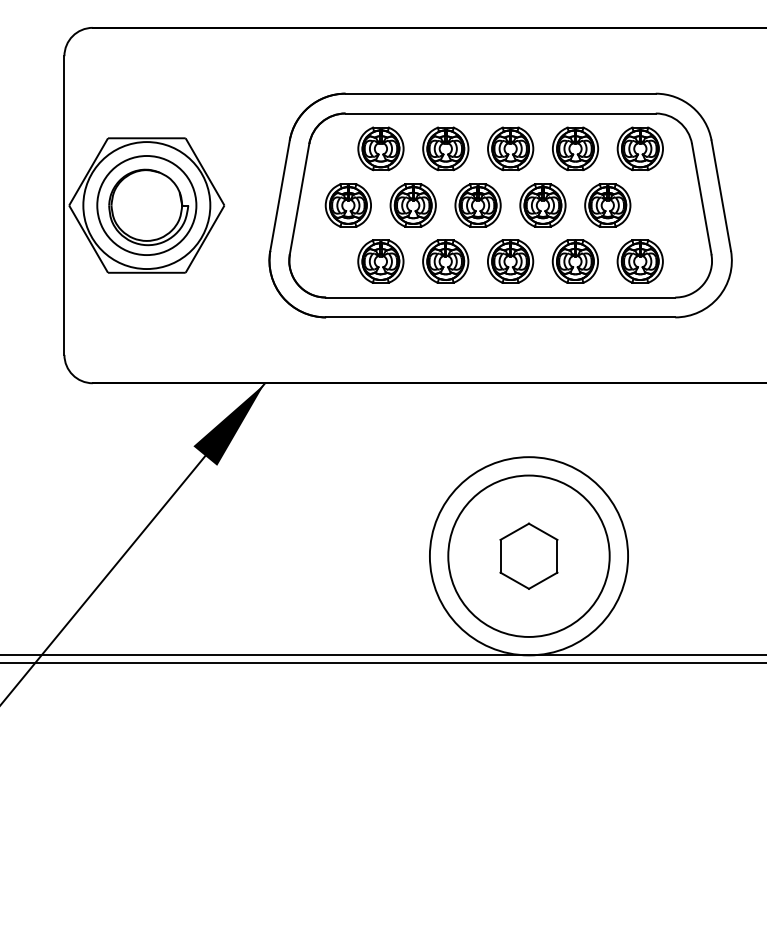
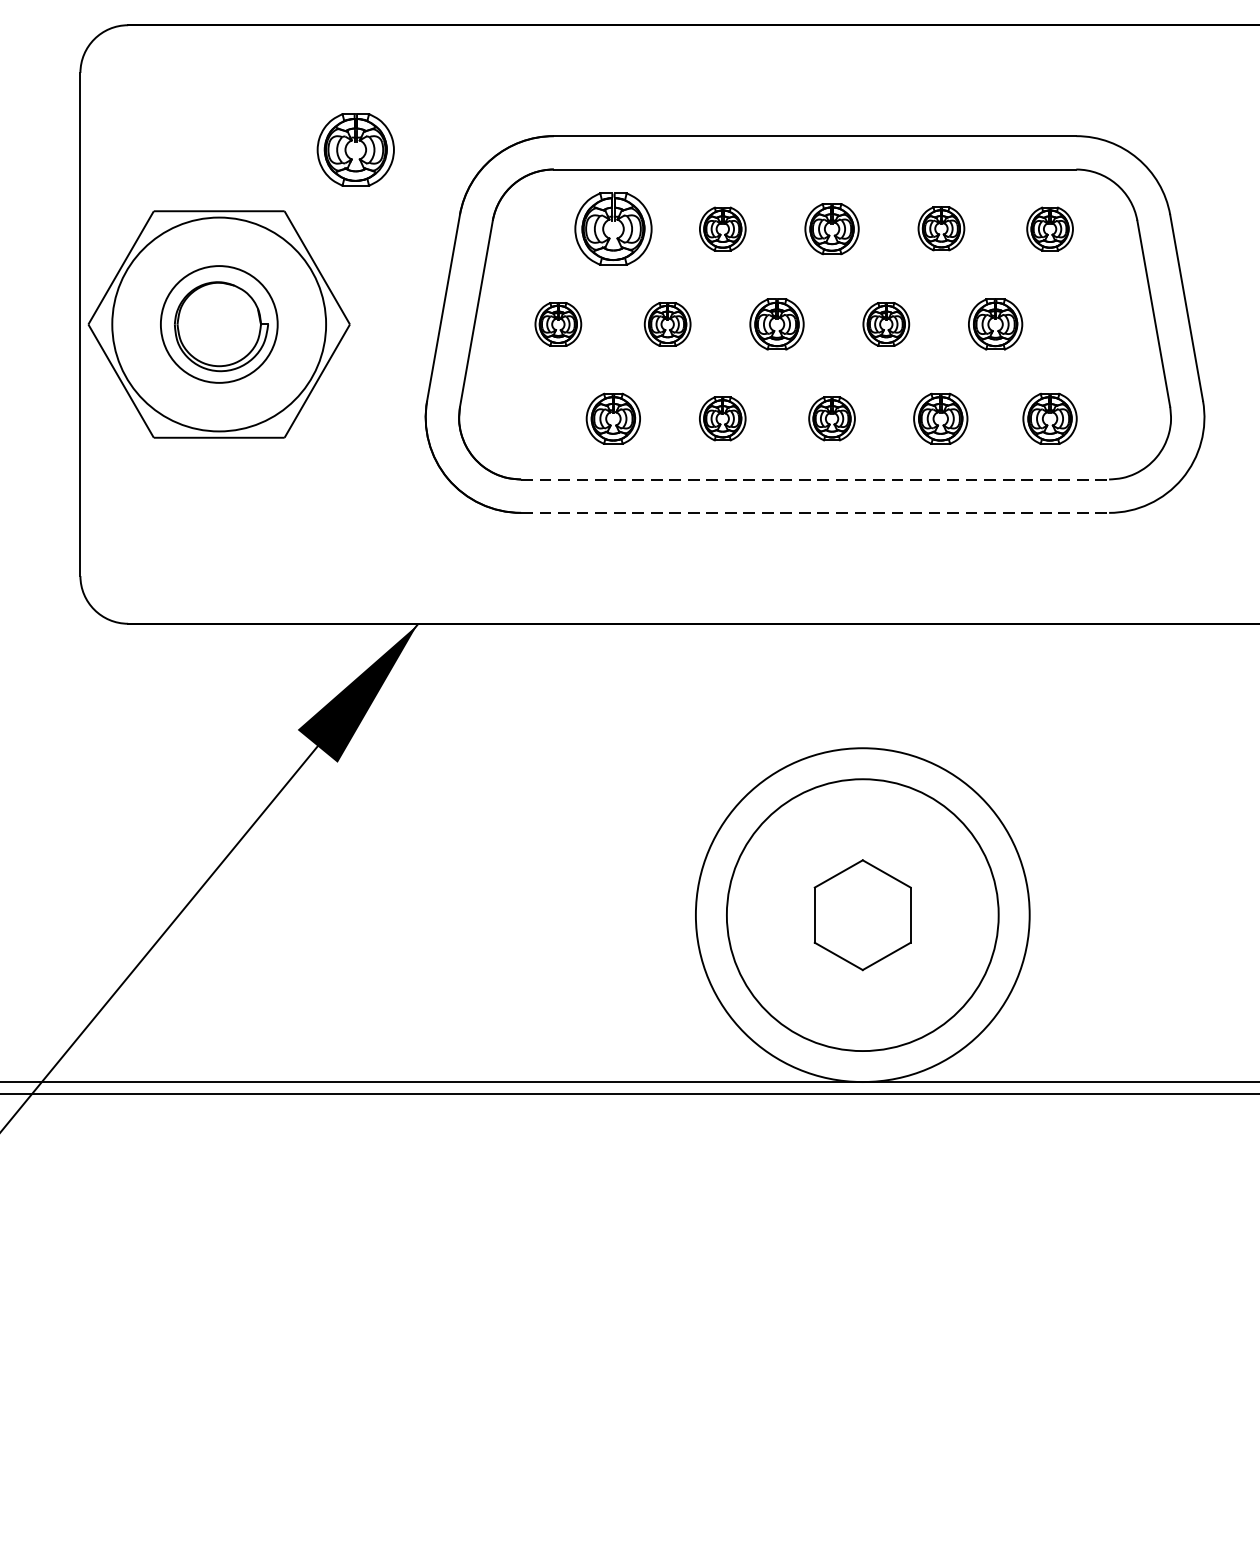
part: (227, 101) -> (355, 149), added
part: (445, 148) -> (722, 228), size x0.6
part: (510, 148) -> (831, 228), size x0.7
part: (575, 148) -> (941, 228), size x0.6
part: (639, 148) -> (1048, 228), size x0.6
part: (146, 205) -> (218, 324), size x0.7
part: (347, 205) -> (557, 324), size x0.6
part: (412, 205) -> (666, 324), size x0.6
part: (477, 205) -> (776, 324), size x0.7
part: (542, 205) -> (885, 324), size x0.6
part: (607, 205) -> (994, 324), size x0.7
part: (380, 261) -> (612, 418), size x0.7
part: (445, 261) -> (722, 418), size x0.6
part: (510, 261) -> (831, 418), size x0.6
part: (574, 261) -> (939, 418), size x0.7
part: (639, 261) -> (1048, 418), size x0.7
line: (500, 297) -> (814, 479), solid -> dashed
line: (500, 317) -> (814, 513), solid -> dashed

